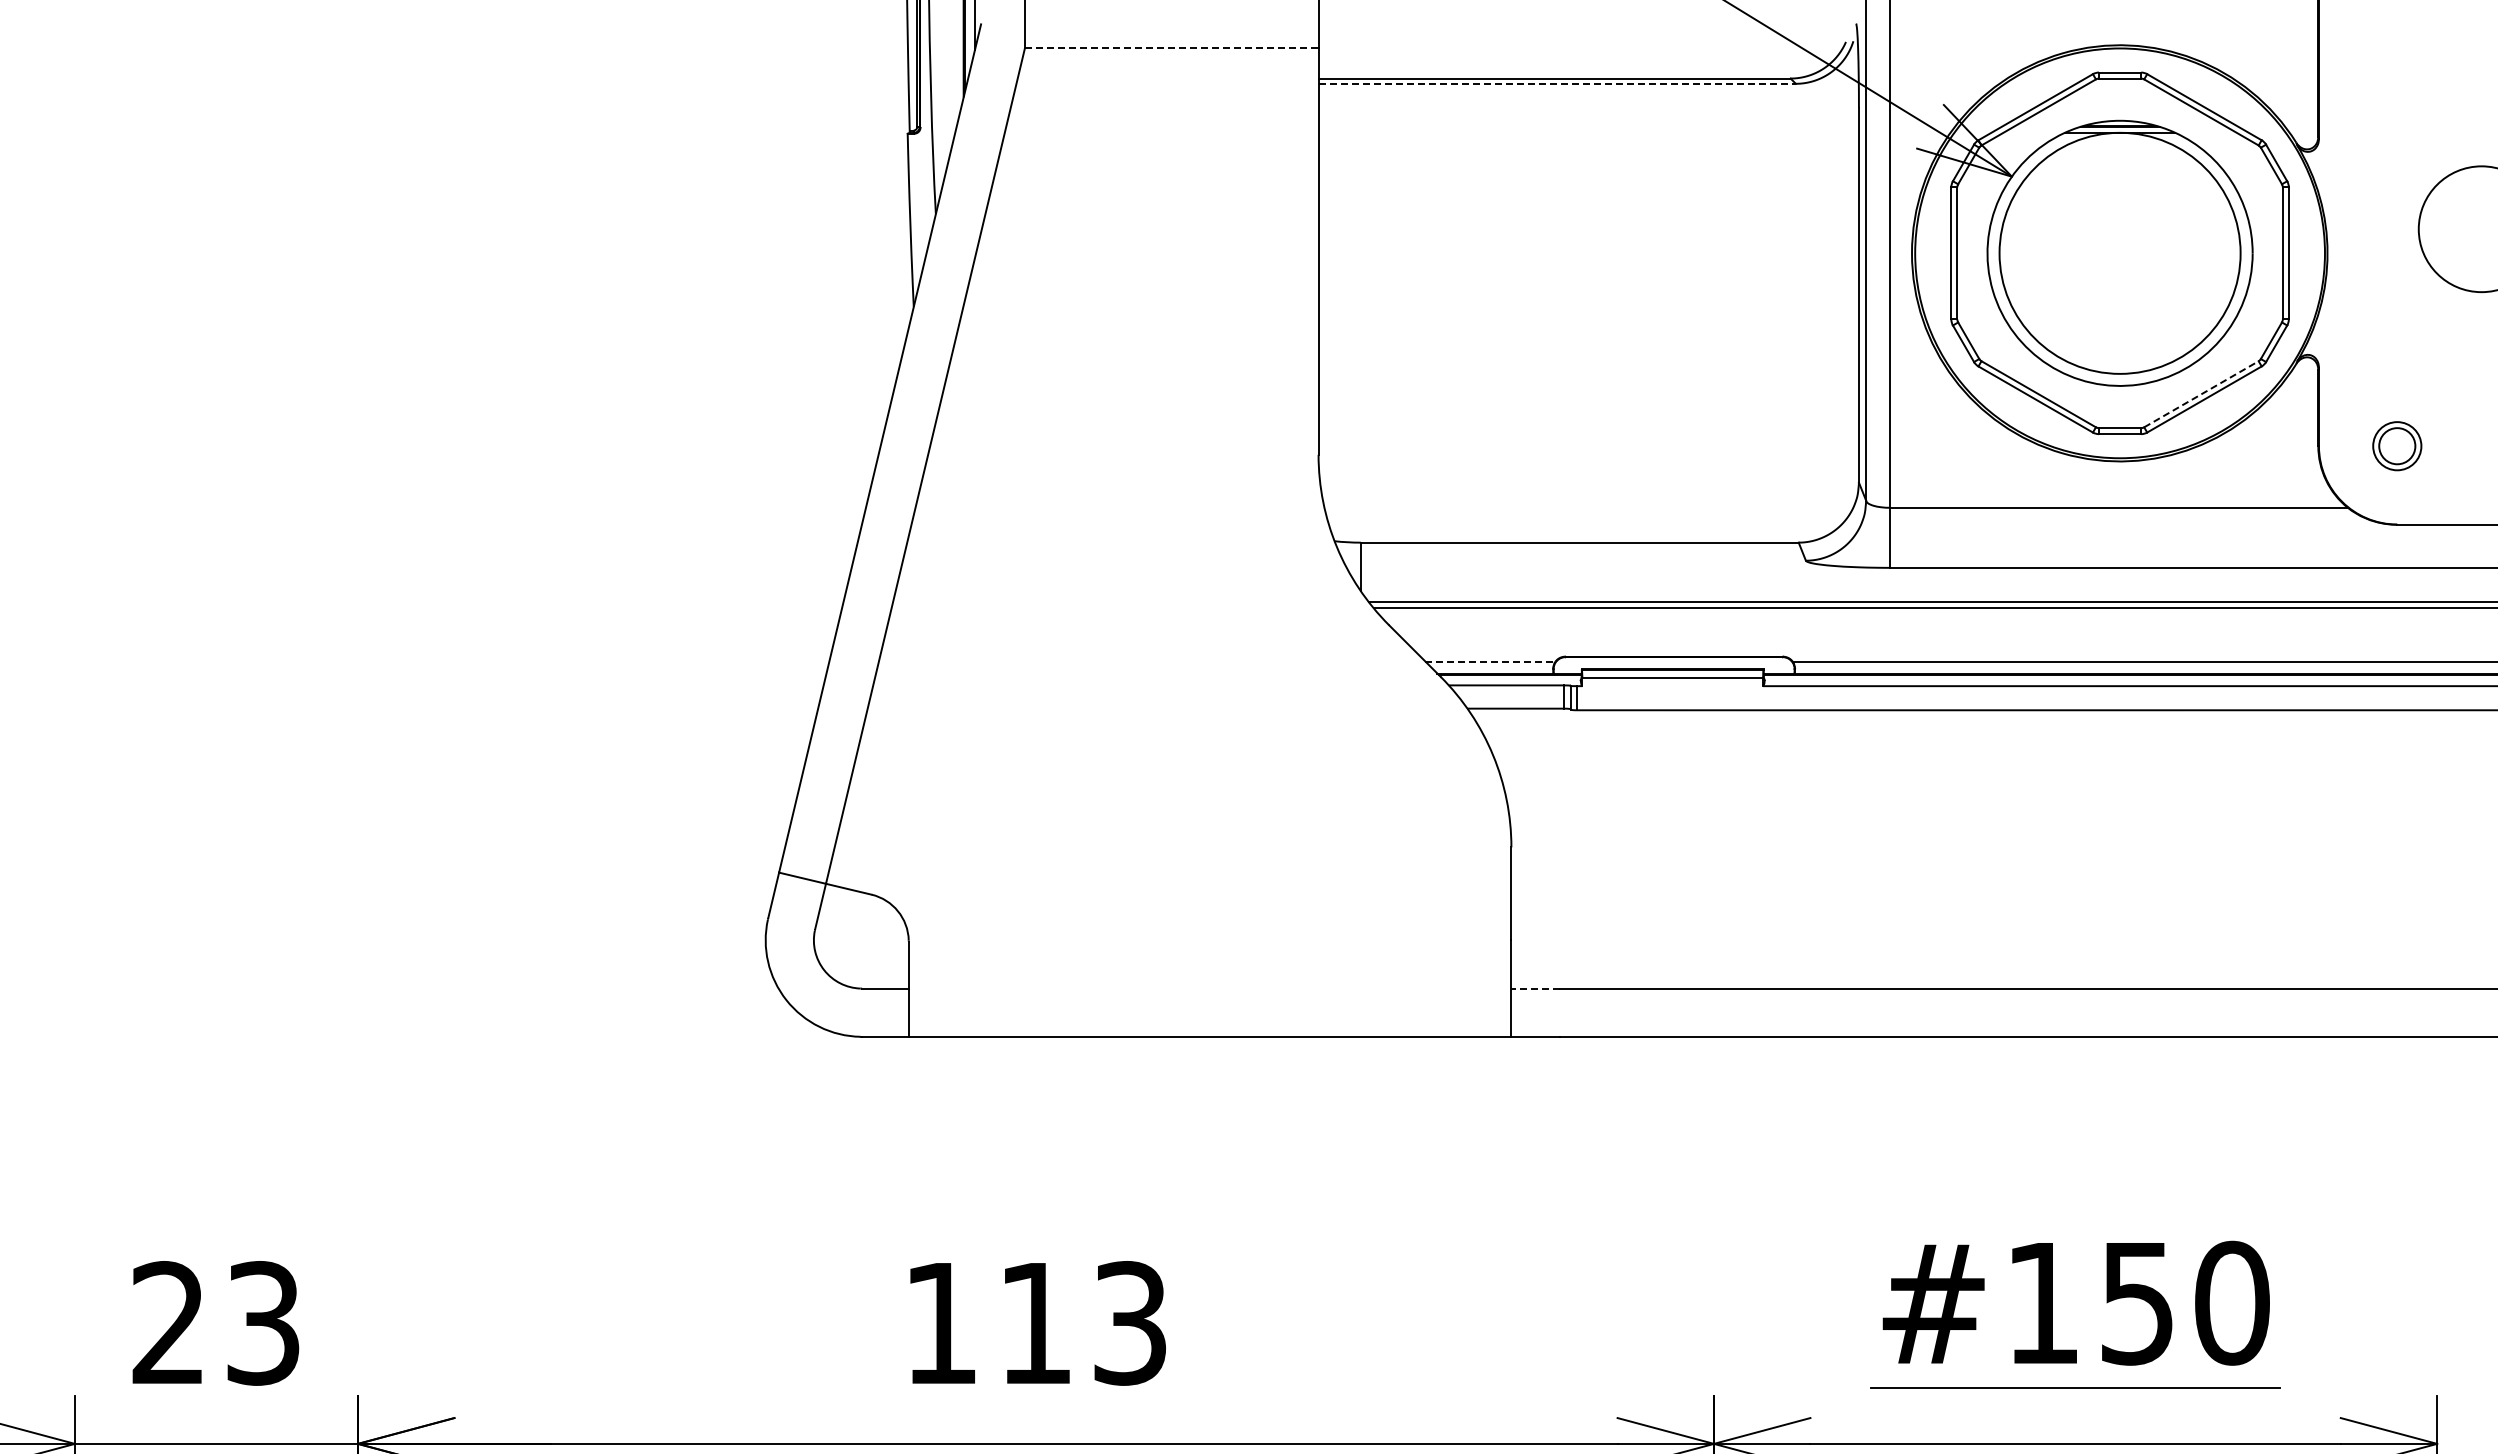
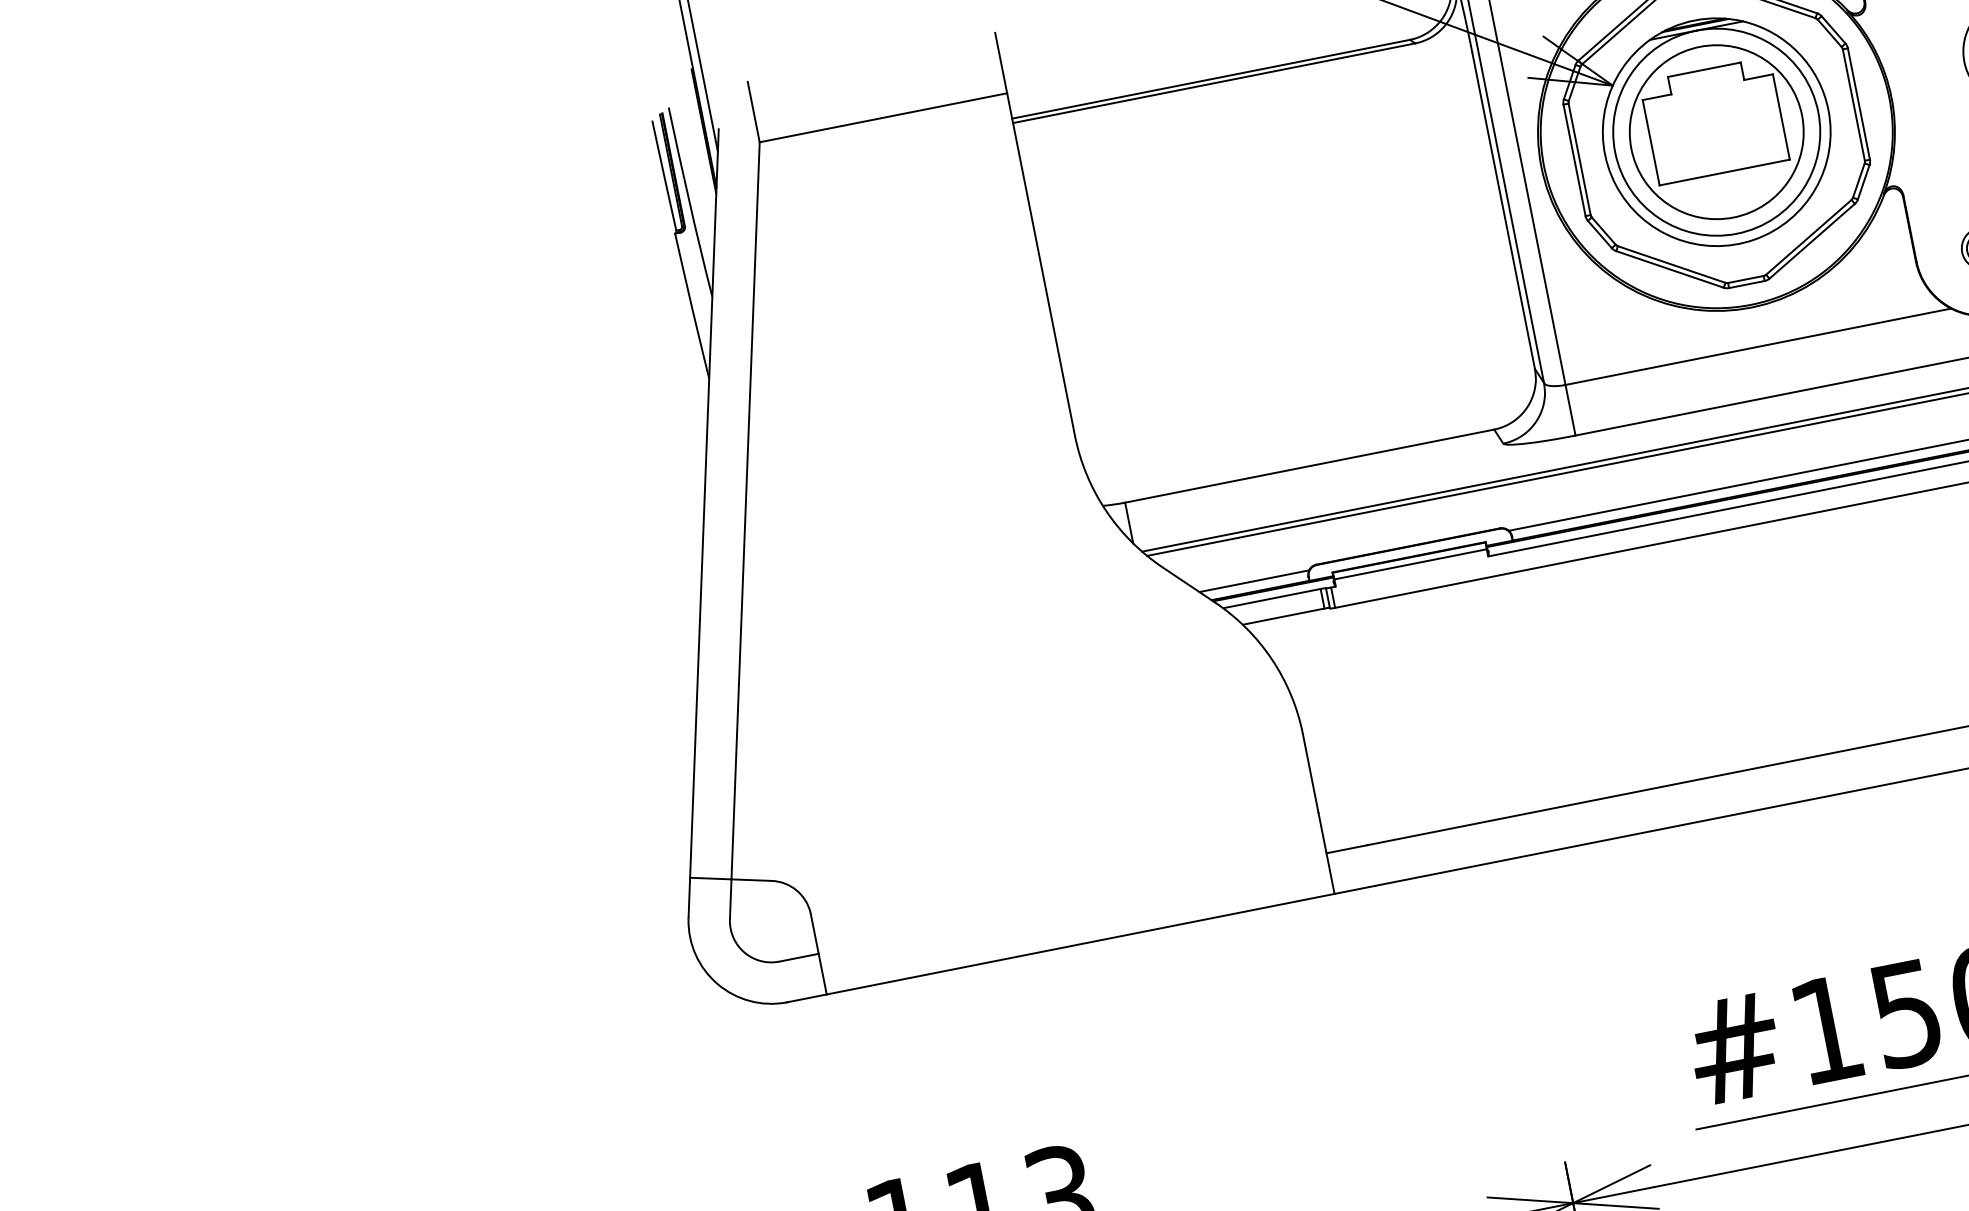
line: (1171, 48) -> (883, 117), dashed -> solid
line: (1557, 83) -> (1214, 82), dashed -> solid
part: (2120, 253) -> (1717, 132), added
line: (2201, 394) -> (1808, 237), dashed -> solid
line: (1491, 661) -> (1255, 581), dashed -> solid
line: (1535, 988) -> (1346, 849), dashed -> solid

